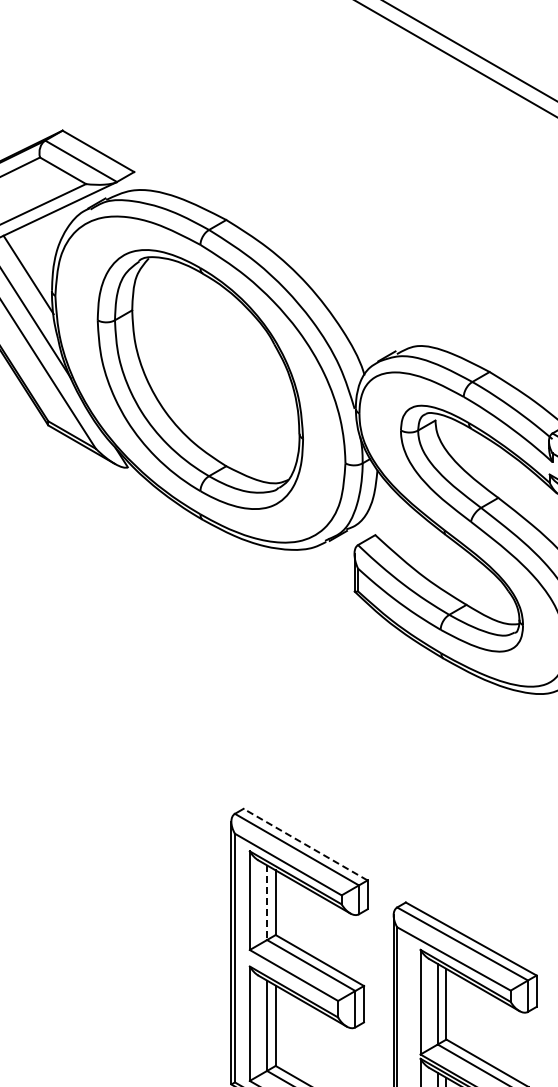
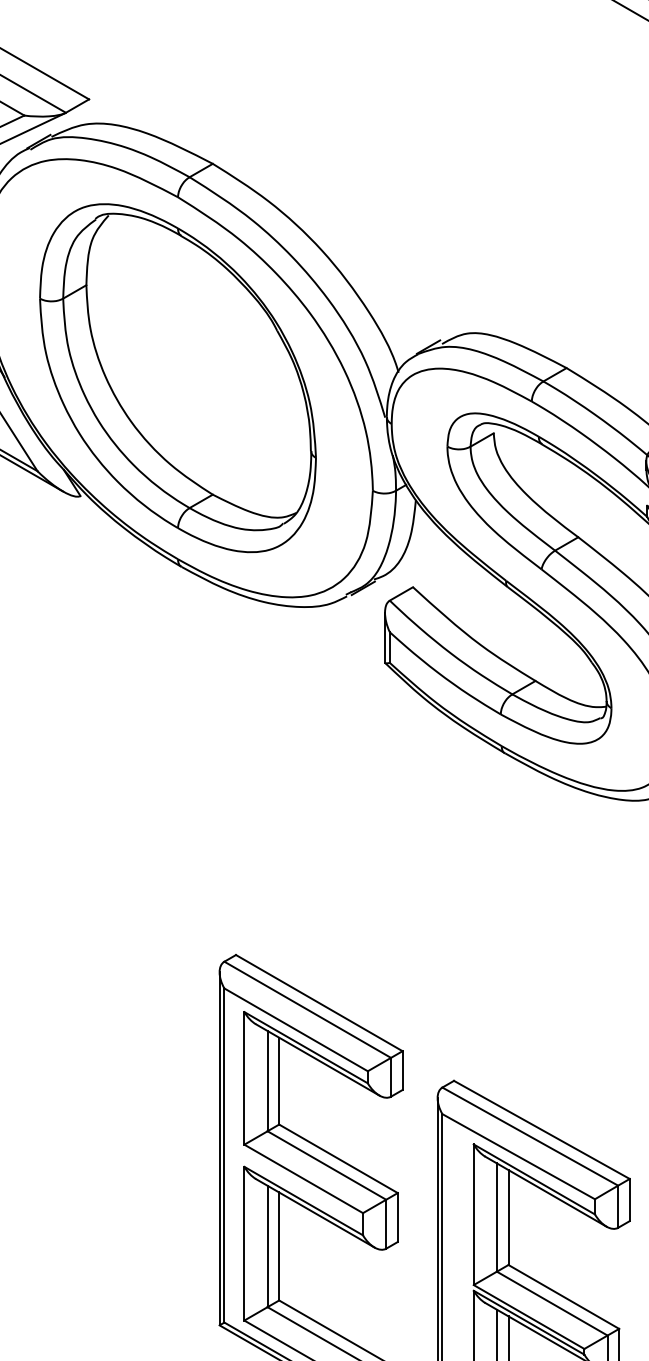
line: (305, 844) -> (319, 1002), dashed -> solid
line: (267, 903) -> (268, 1082), dashed -> solid

